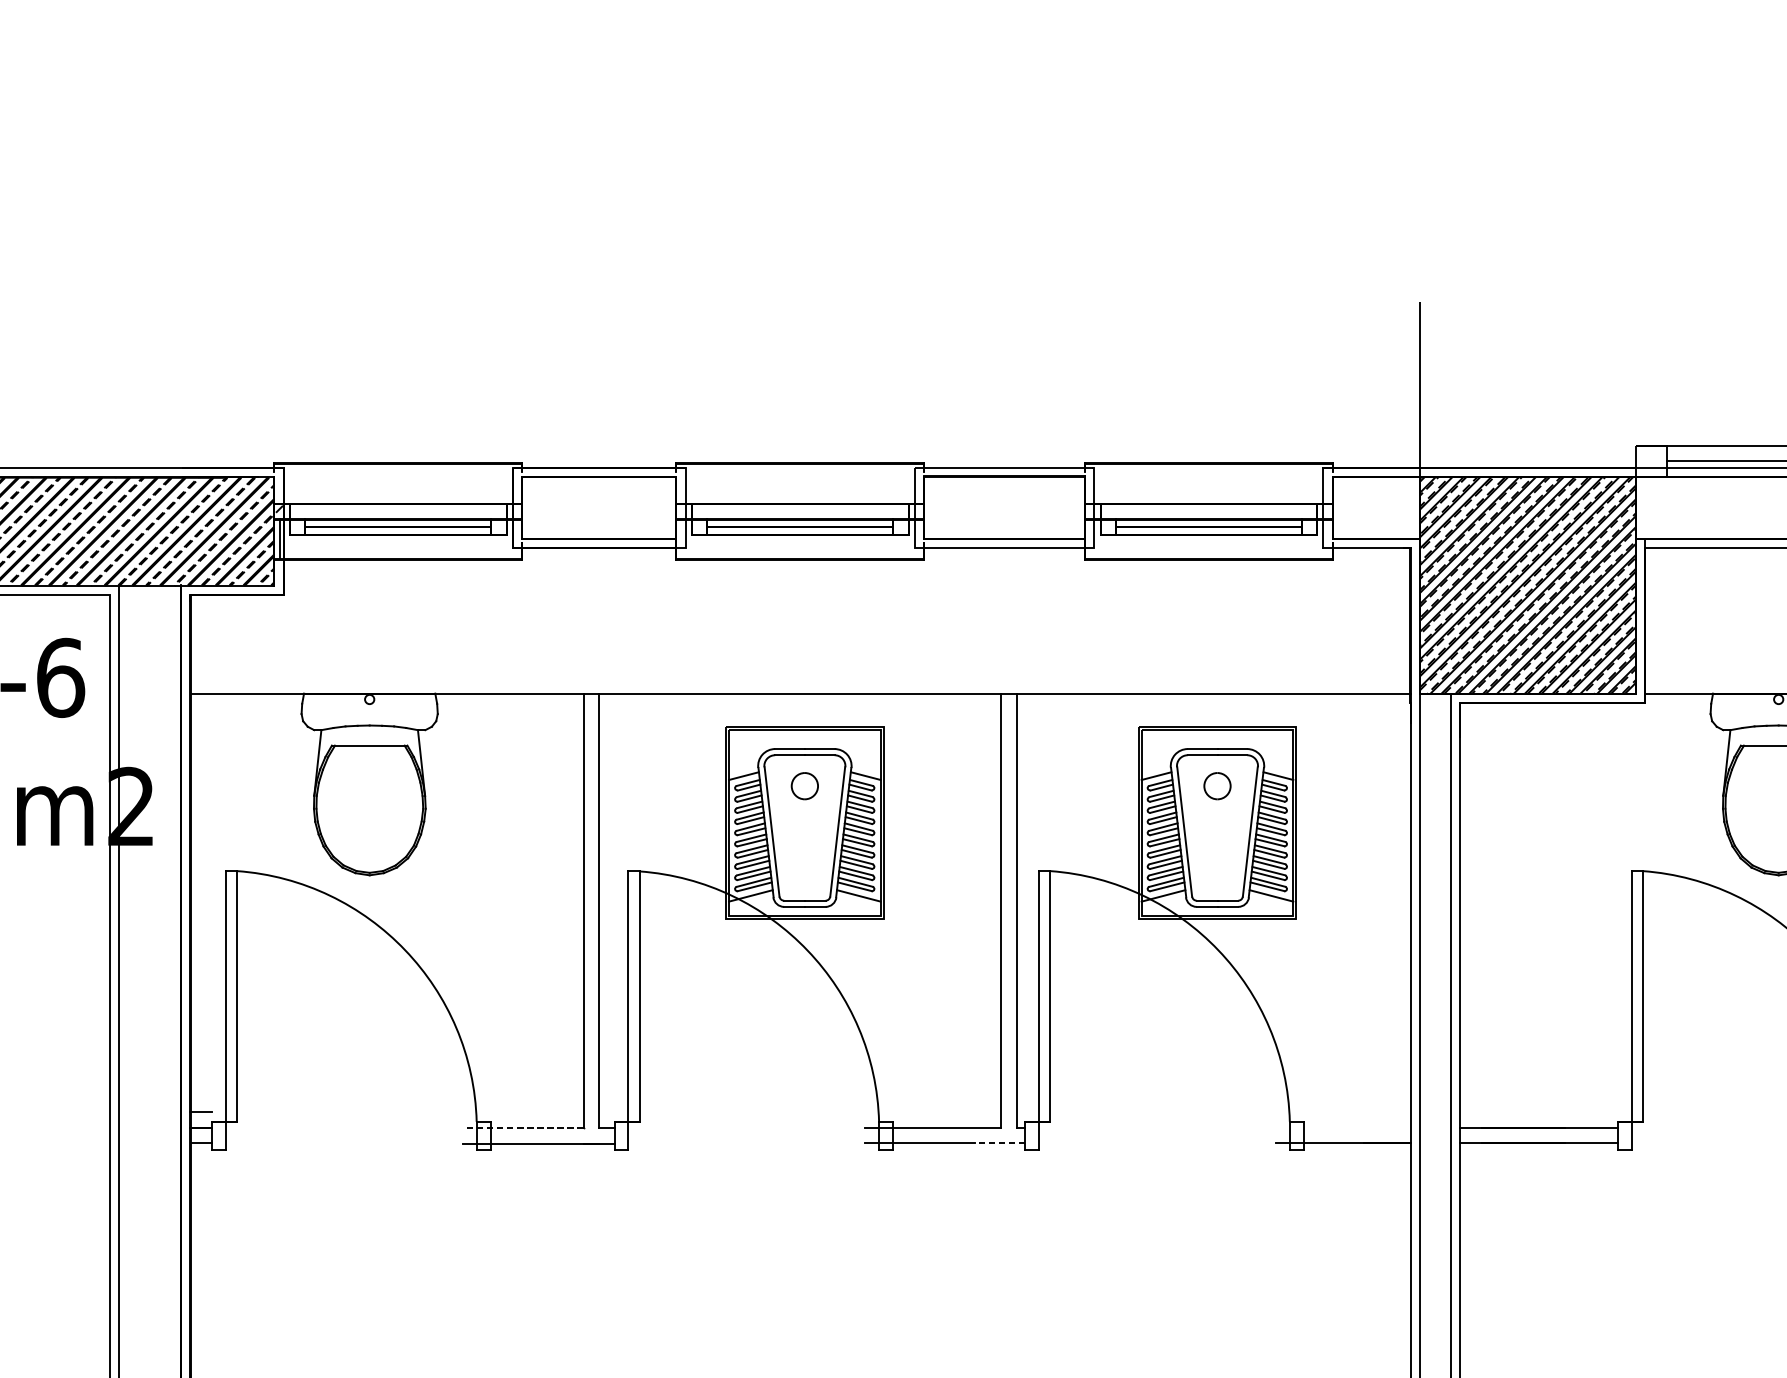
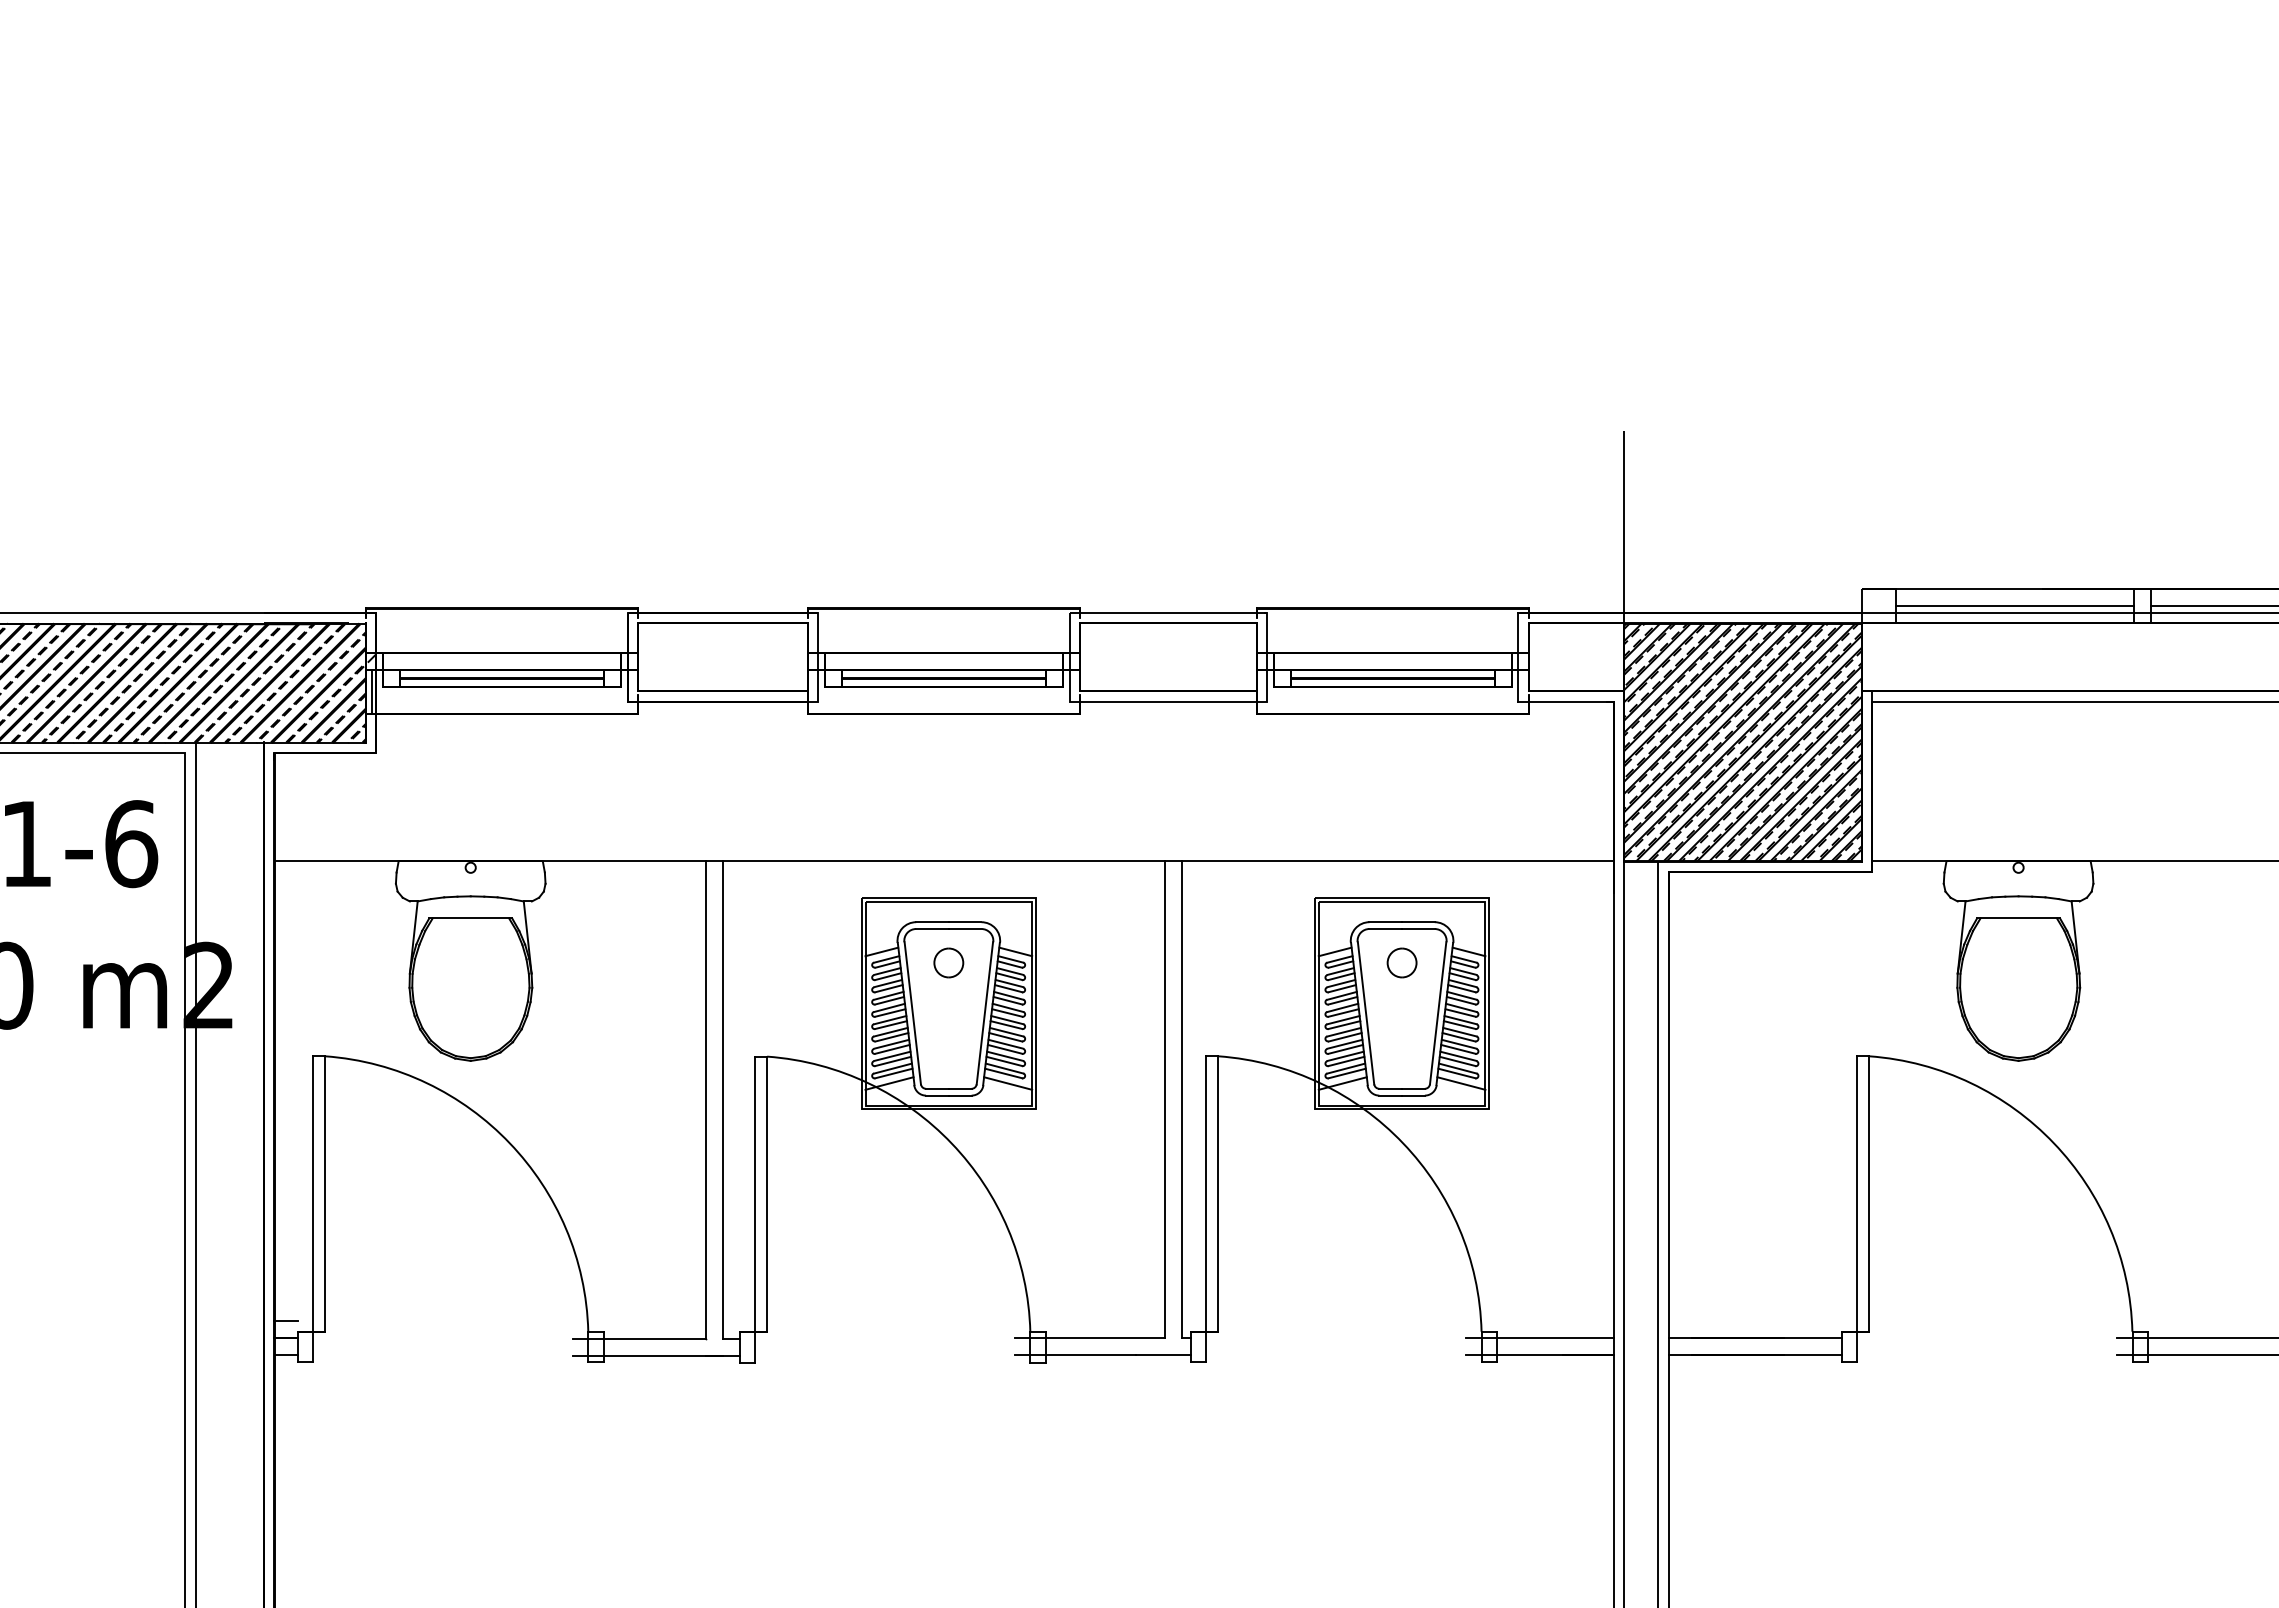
line: (522, 1128) -> (638, 1338), dashed -> solid
line: (1343, 1128) -> (1540, 1338), added
line: (1000, 1143) -> (1163, 1355), dashed -> solid

